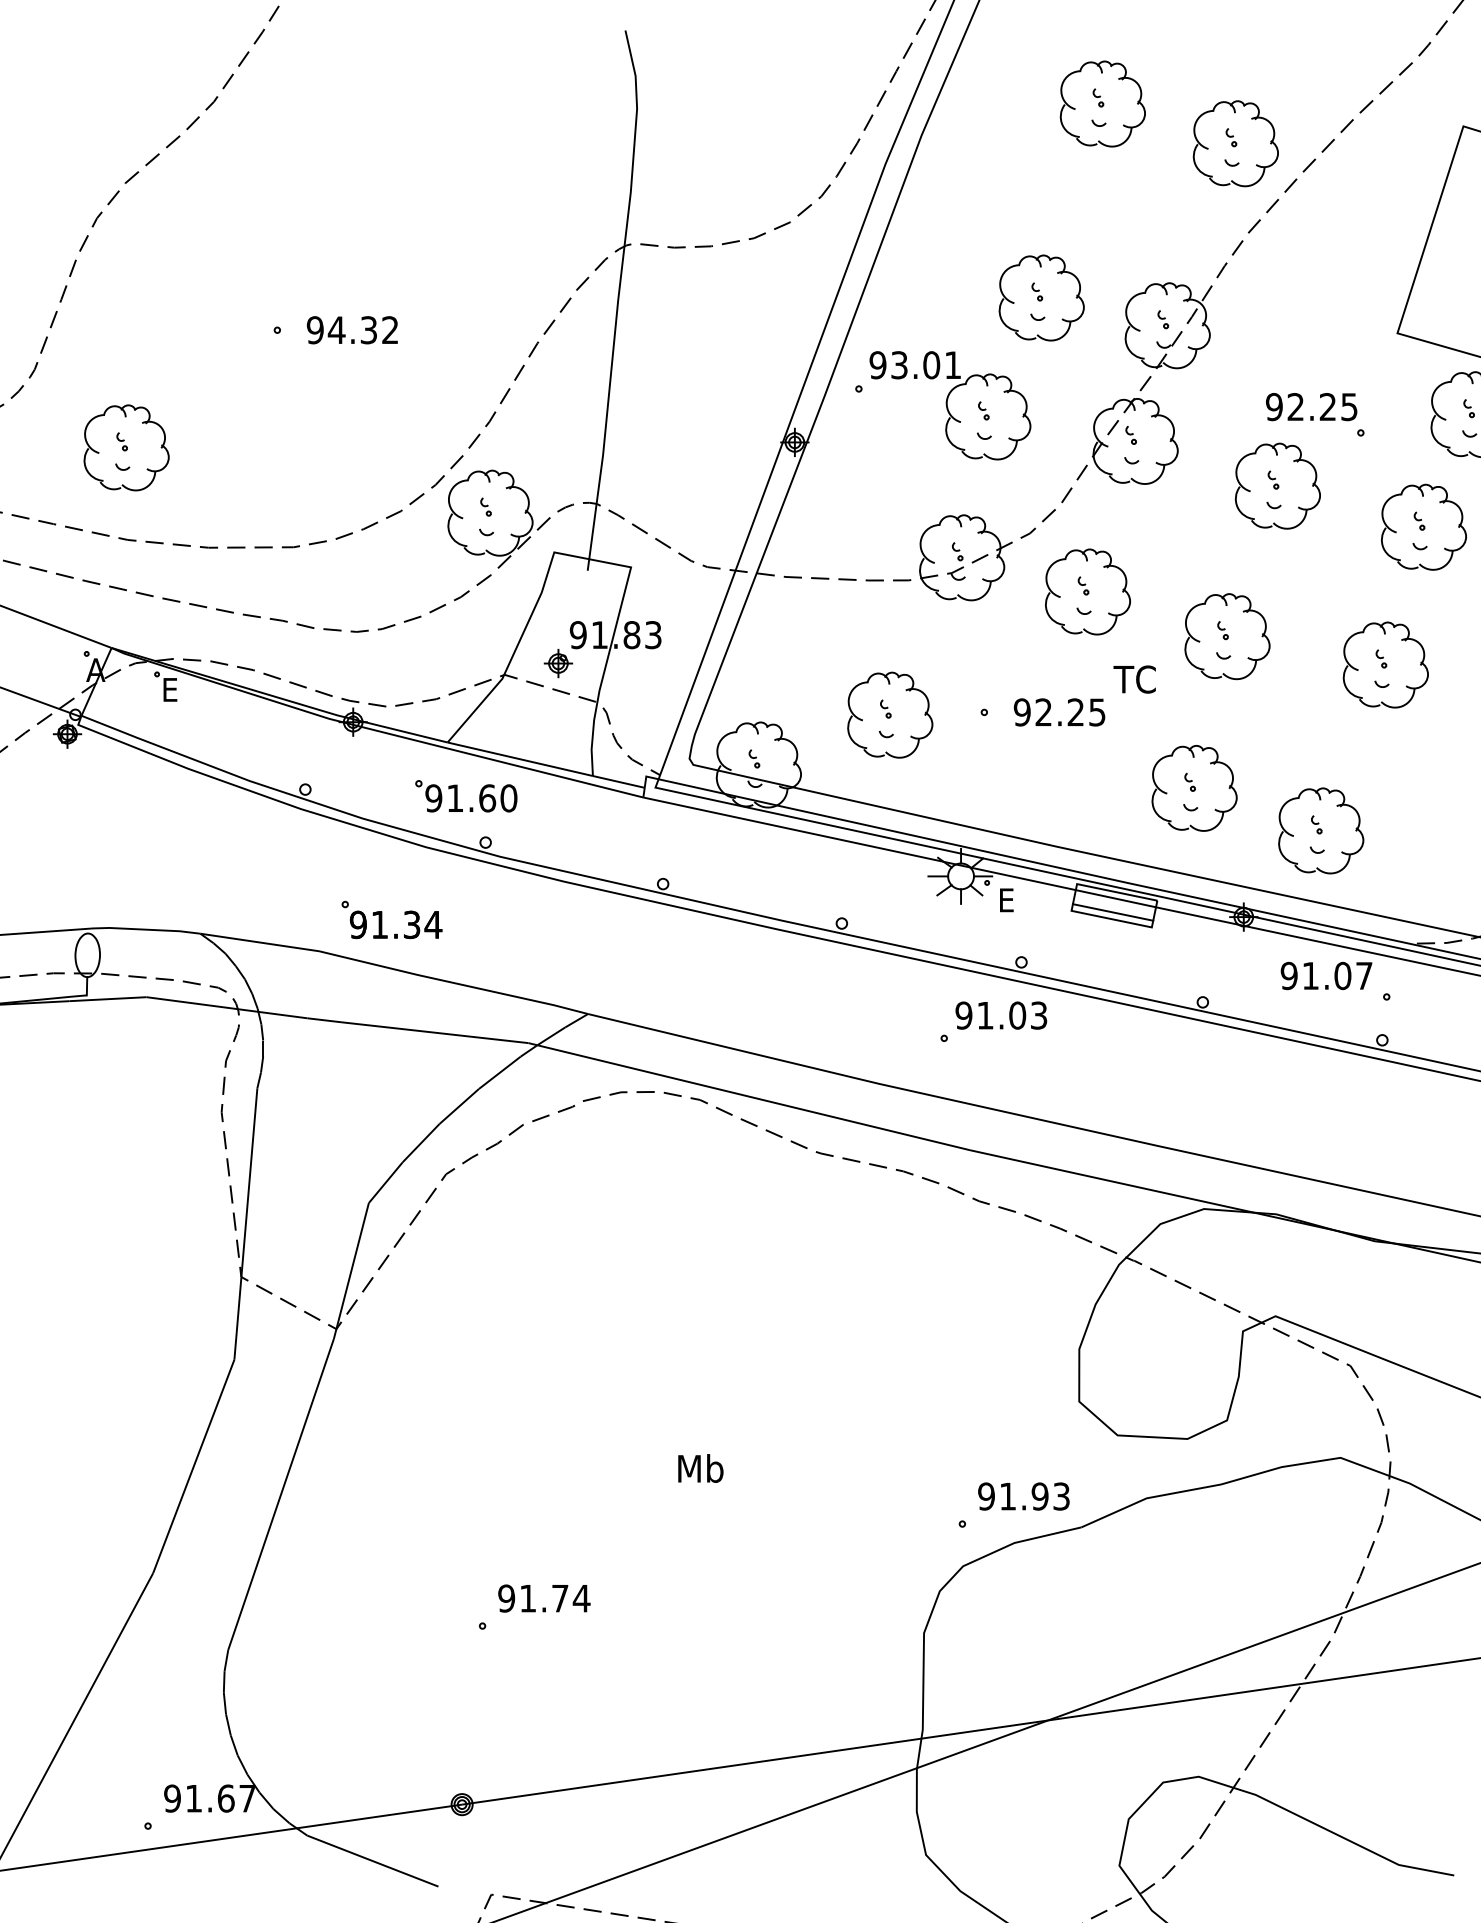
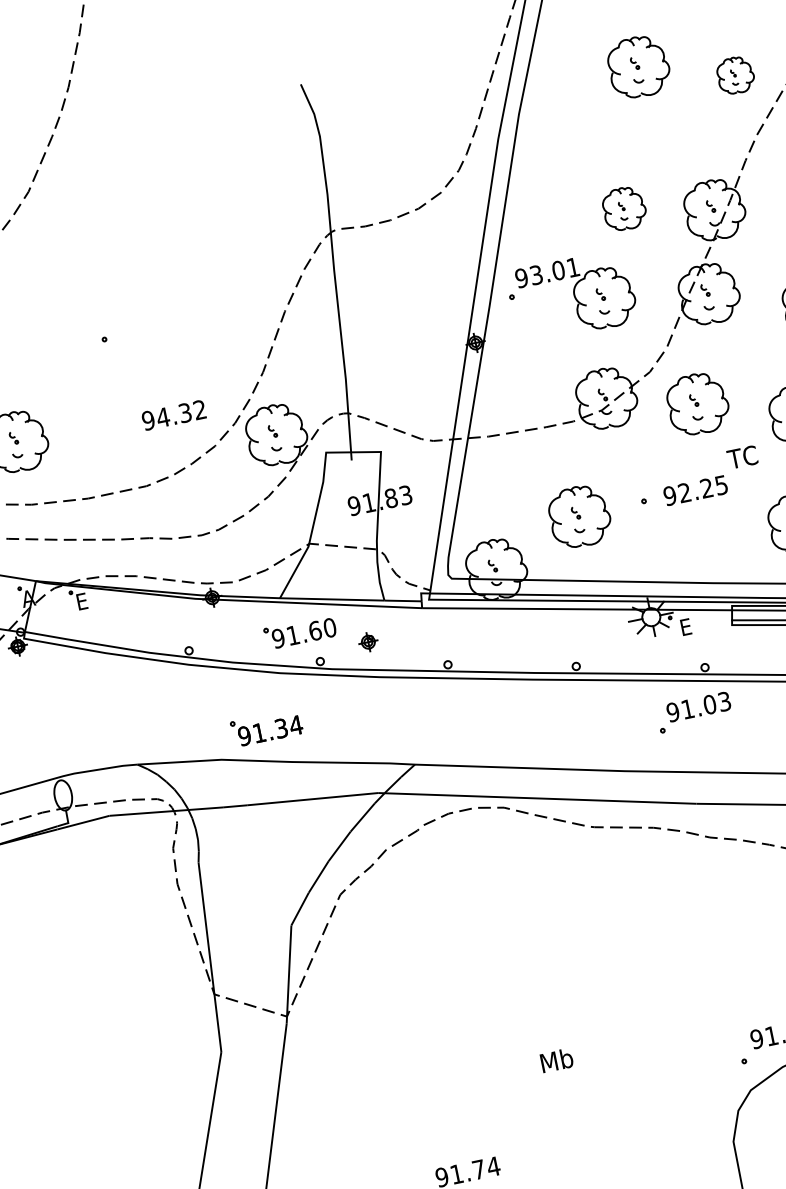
part: (1235, 143) -> (735, 75), size x0.6
part: (1041, 297) -> (624, 208), size x0.7
text: (351, 330) -> (173, 415), moved
part: (557, 663) -> (367, 642), moved

